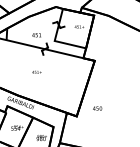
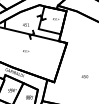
text: (96, 108) -> (84, 76), moved

